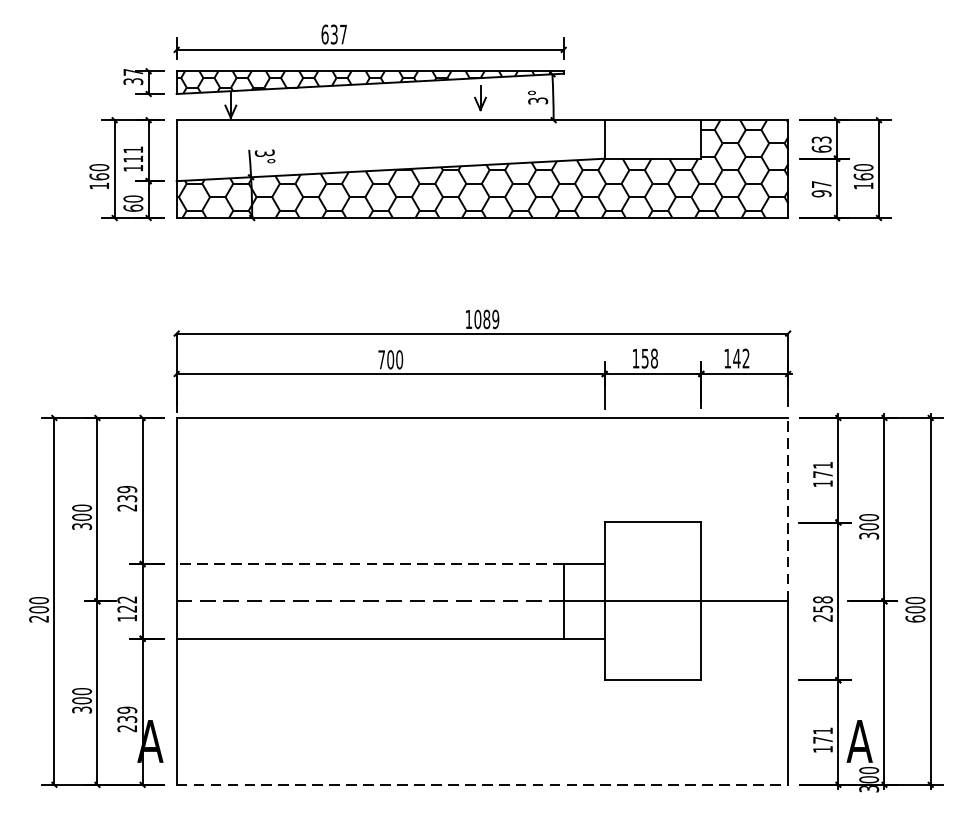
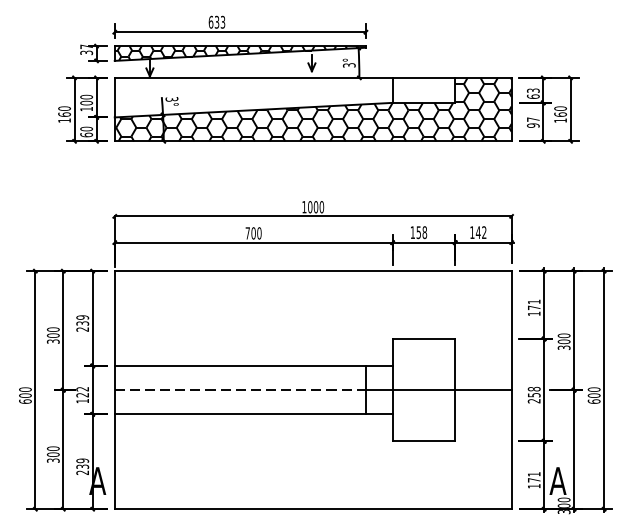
text: (342, 33) -> (222, 21), 637 -> 633
text: (133, 153) -> (86, 99), 111 -> 100
text: (490, 319) -> (318, 207), 1089 -> 1000
line: (787, 509) -> (511, 330), dashed -> solid
line: (370, 563) -> (240, 365), dashed -> solid
text: (39, 618) -> (25, 401), 200 -> 600
line: (482, 785) -> (313, 509), dashed -> solid

